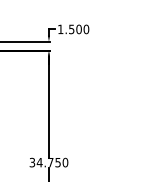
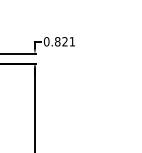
text: (73, 29) -> (59, 41), 1.500 -> 0.821

